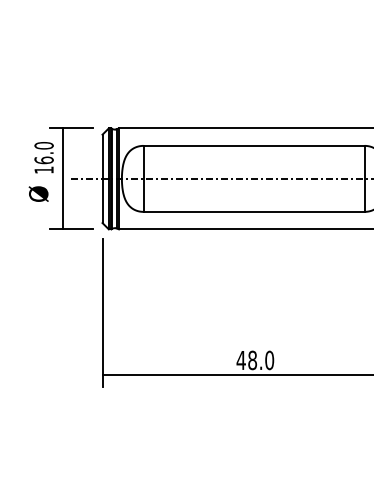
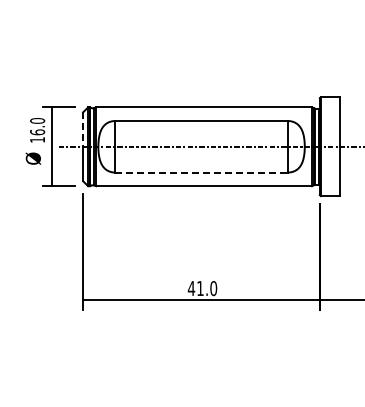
line: (102, 158) -> (83, 130), solid -> dashed
line: (255, 211) -> (202, 172), solid -> dashed
text: (252, 360) -> (200, 288), 48.0 -> 41.0

